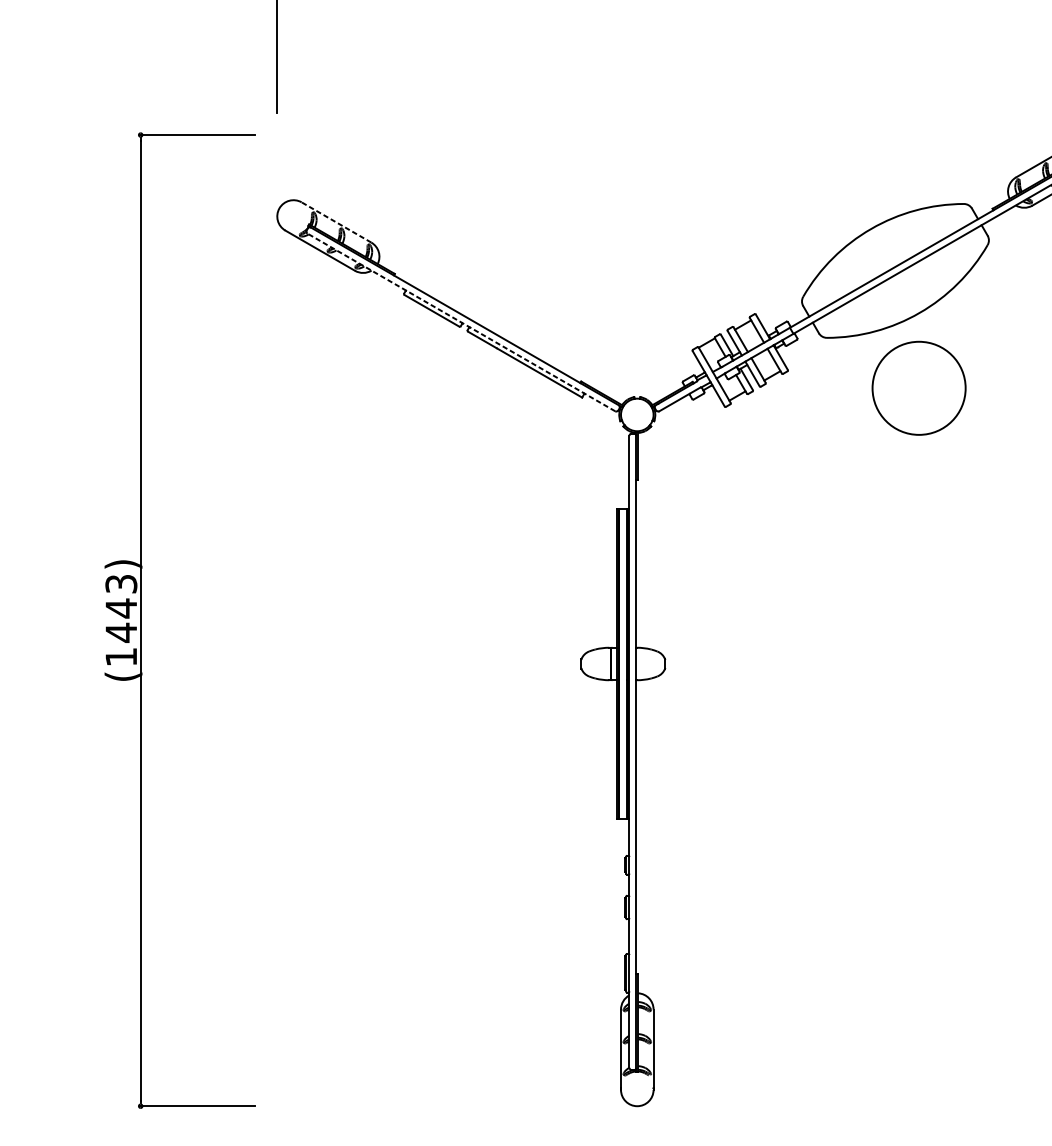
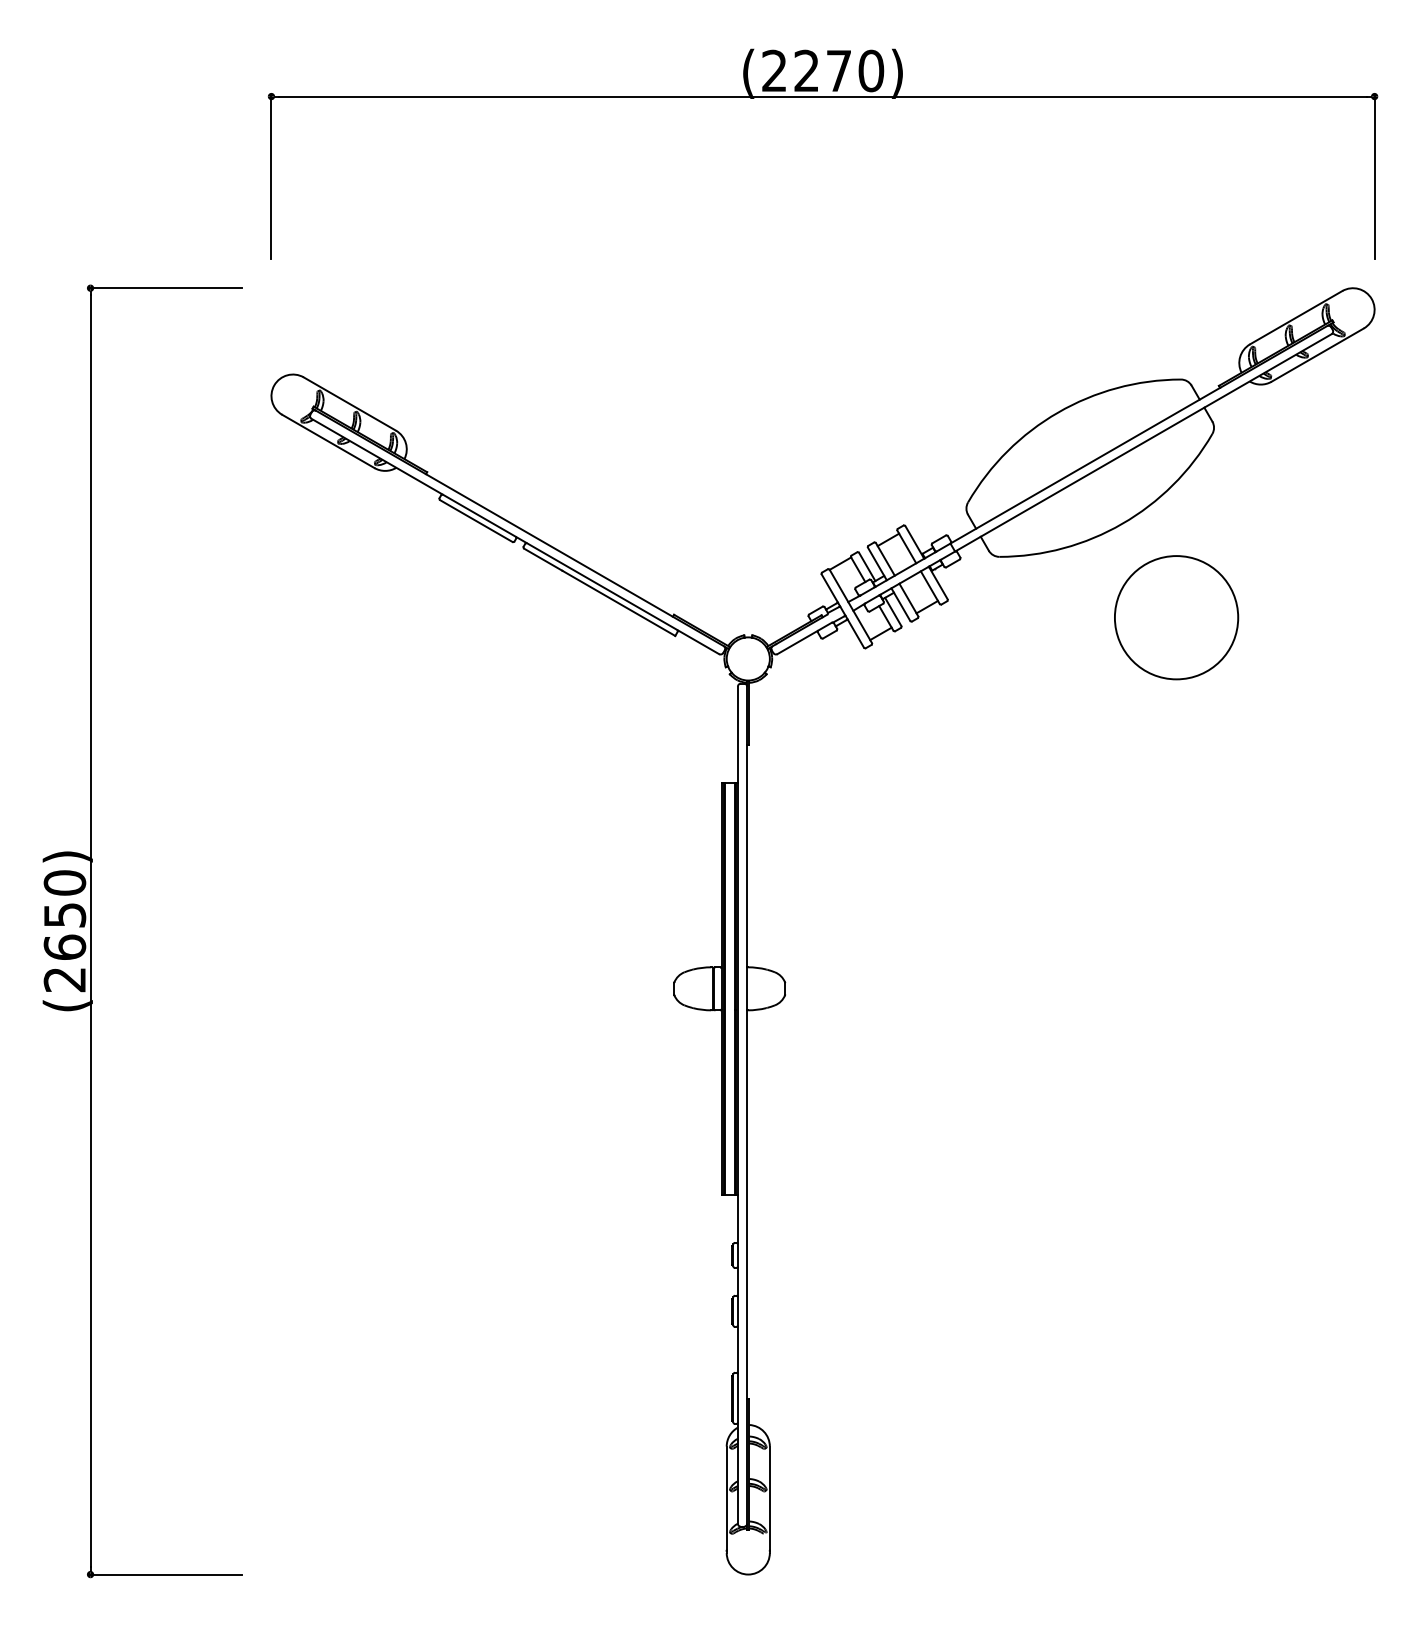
line: (336, 222) -> (349, 403), dashed -> solid
line: (460, 322) -> (514, 536), dashed -> solid
circle: (919, 388) -> (1176, 617), moved
text: (121, 620) -> (64, 931), (1443) -> (2650)

